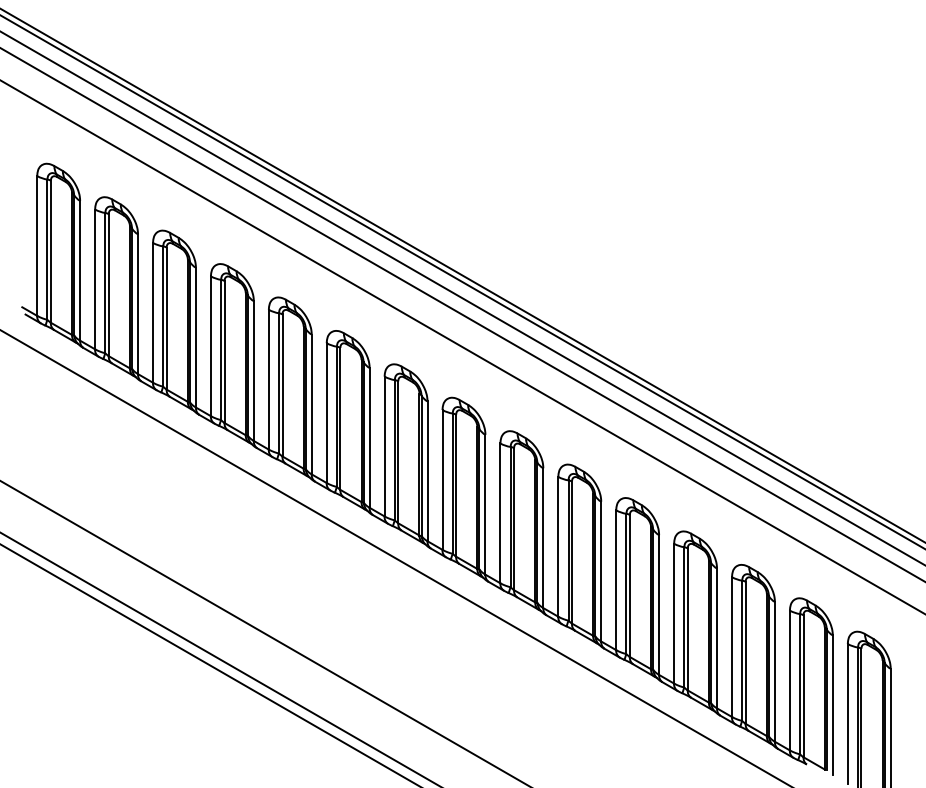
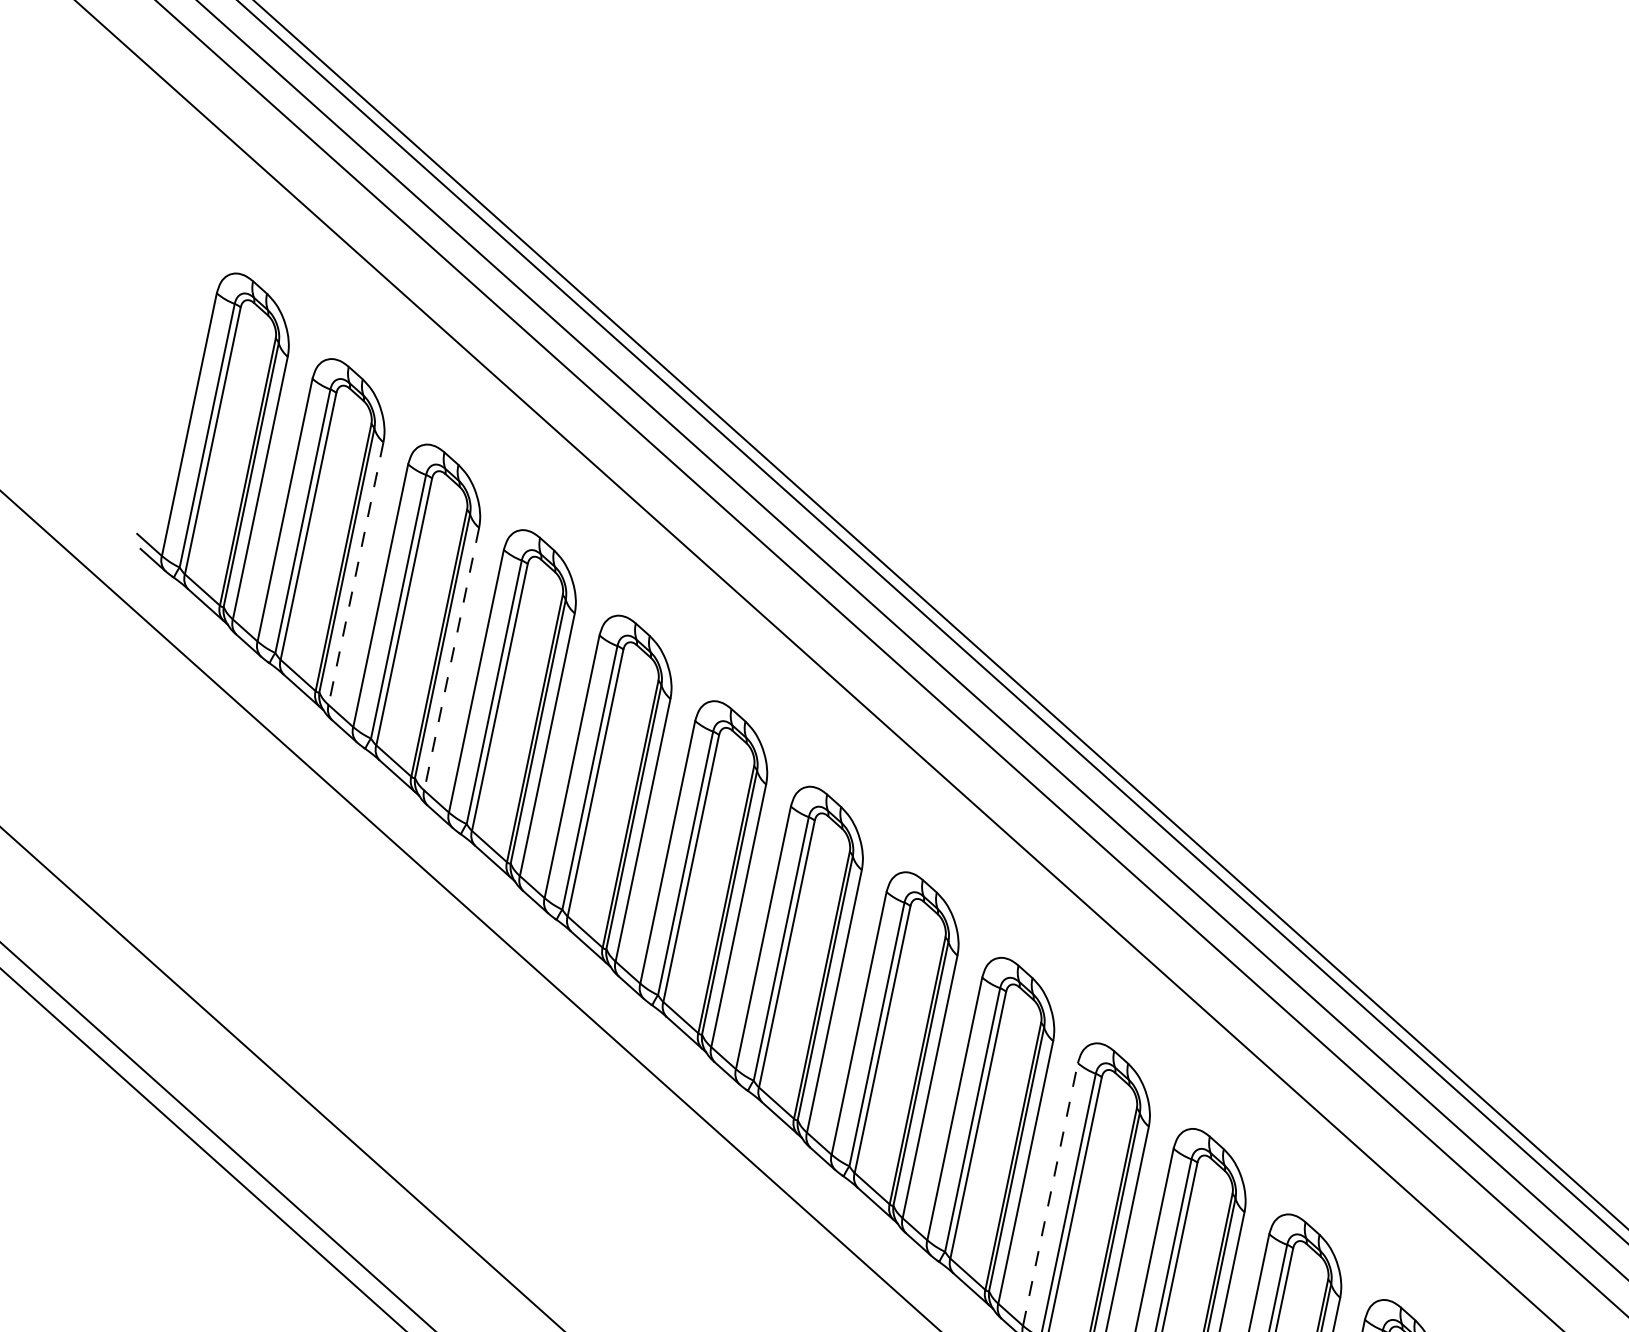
line: (138, 304) -> (356, 574), solid -> dashed
line: (195, 337) -> (450, 658), solid -> dashed
line: (558, 546) -> (1050, 1193), solid -> dashed

